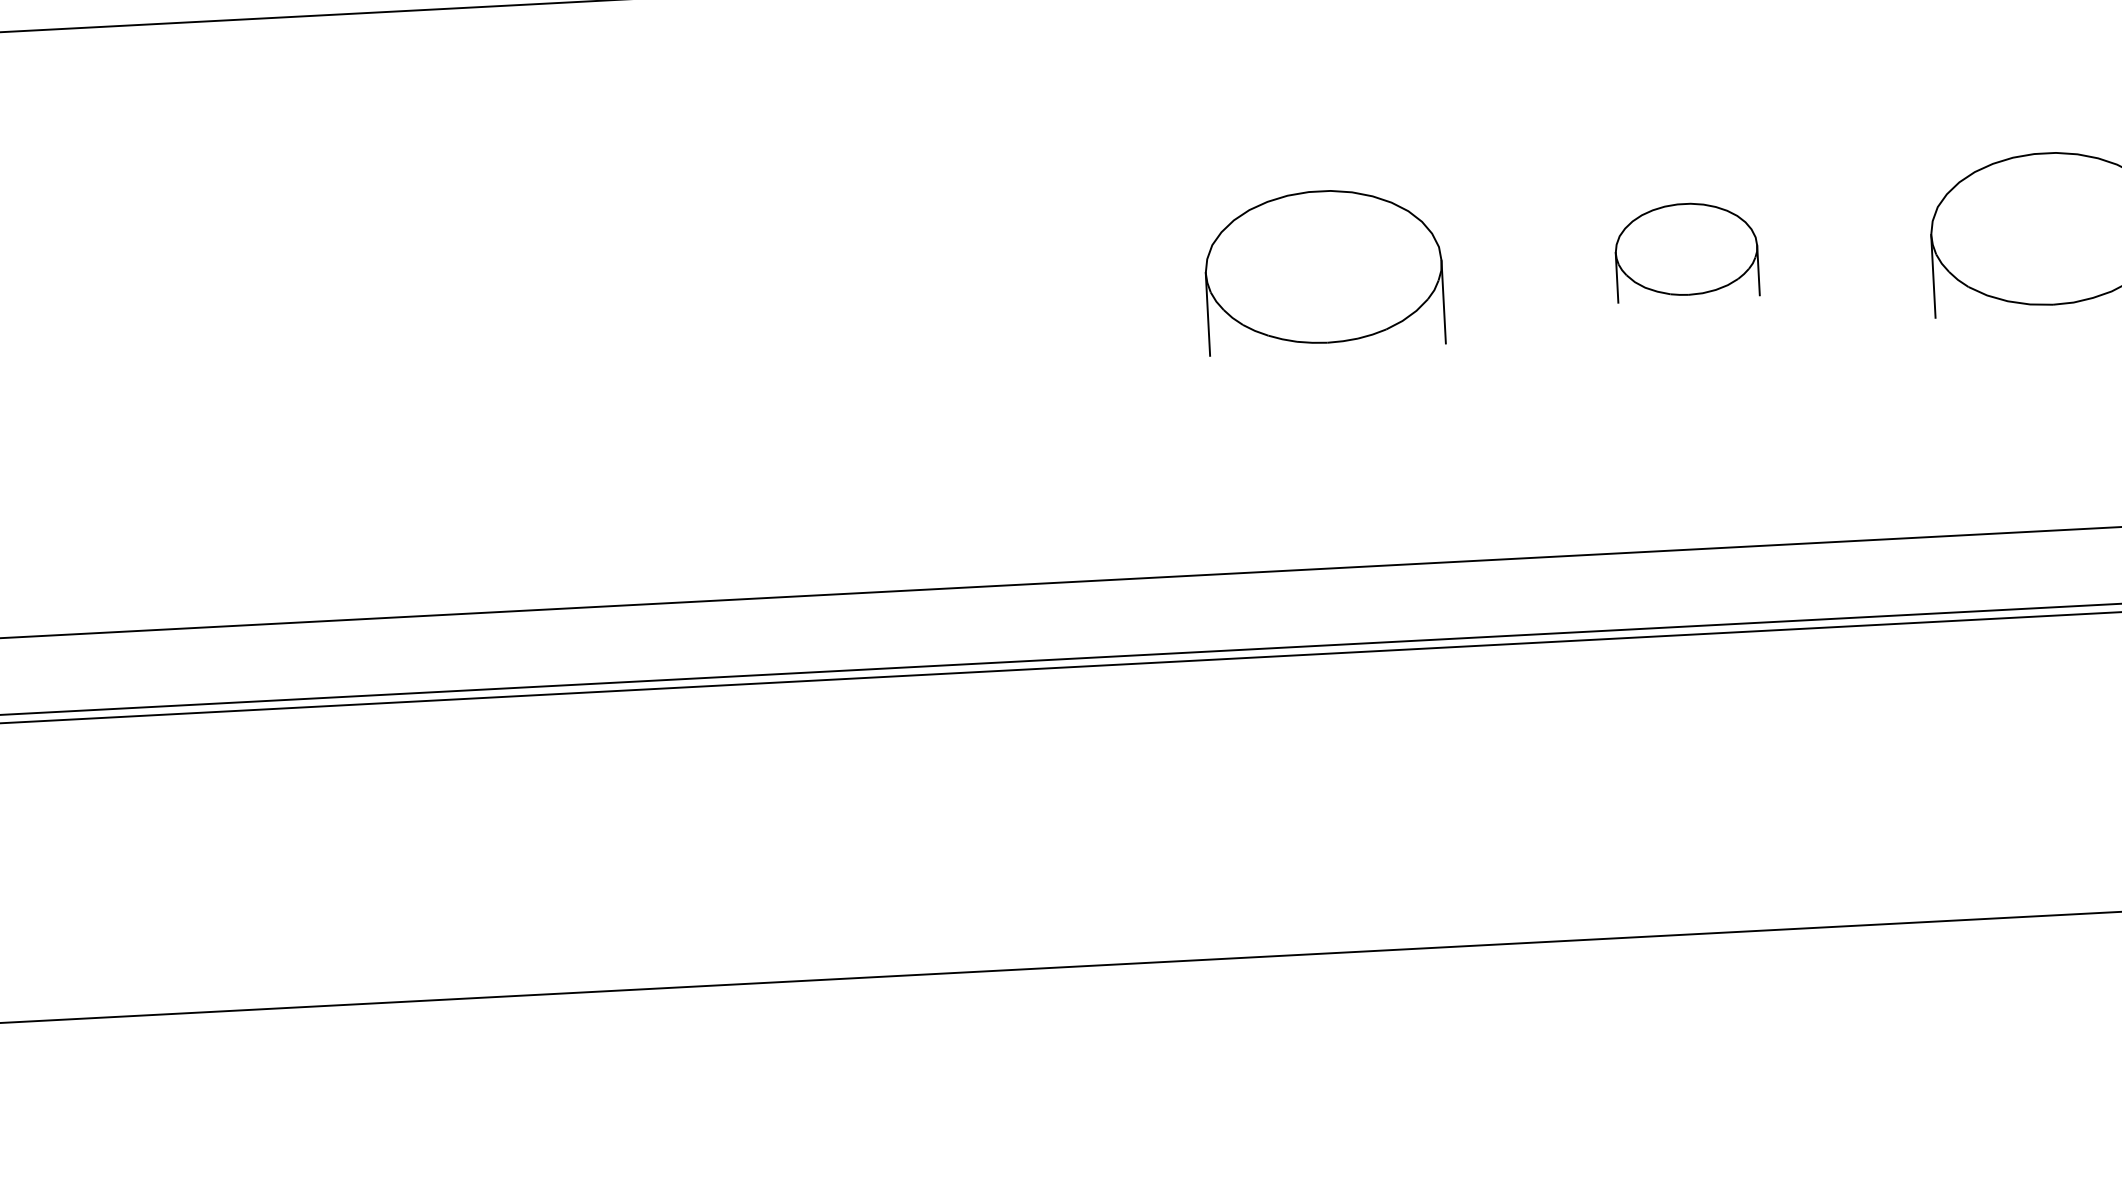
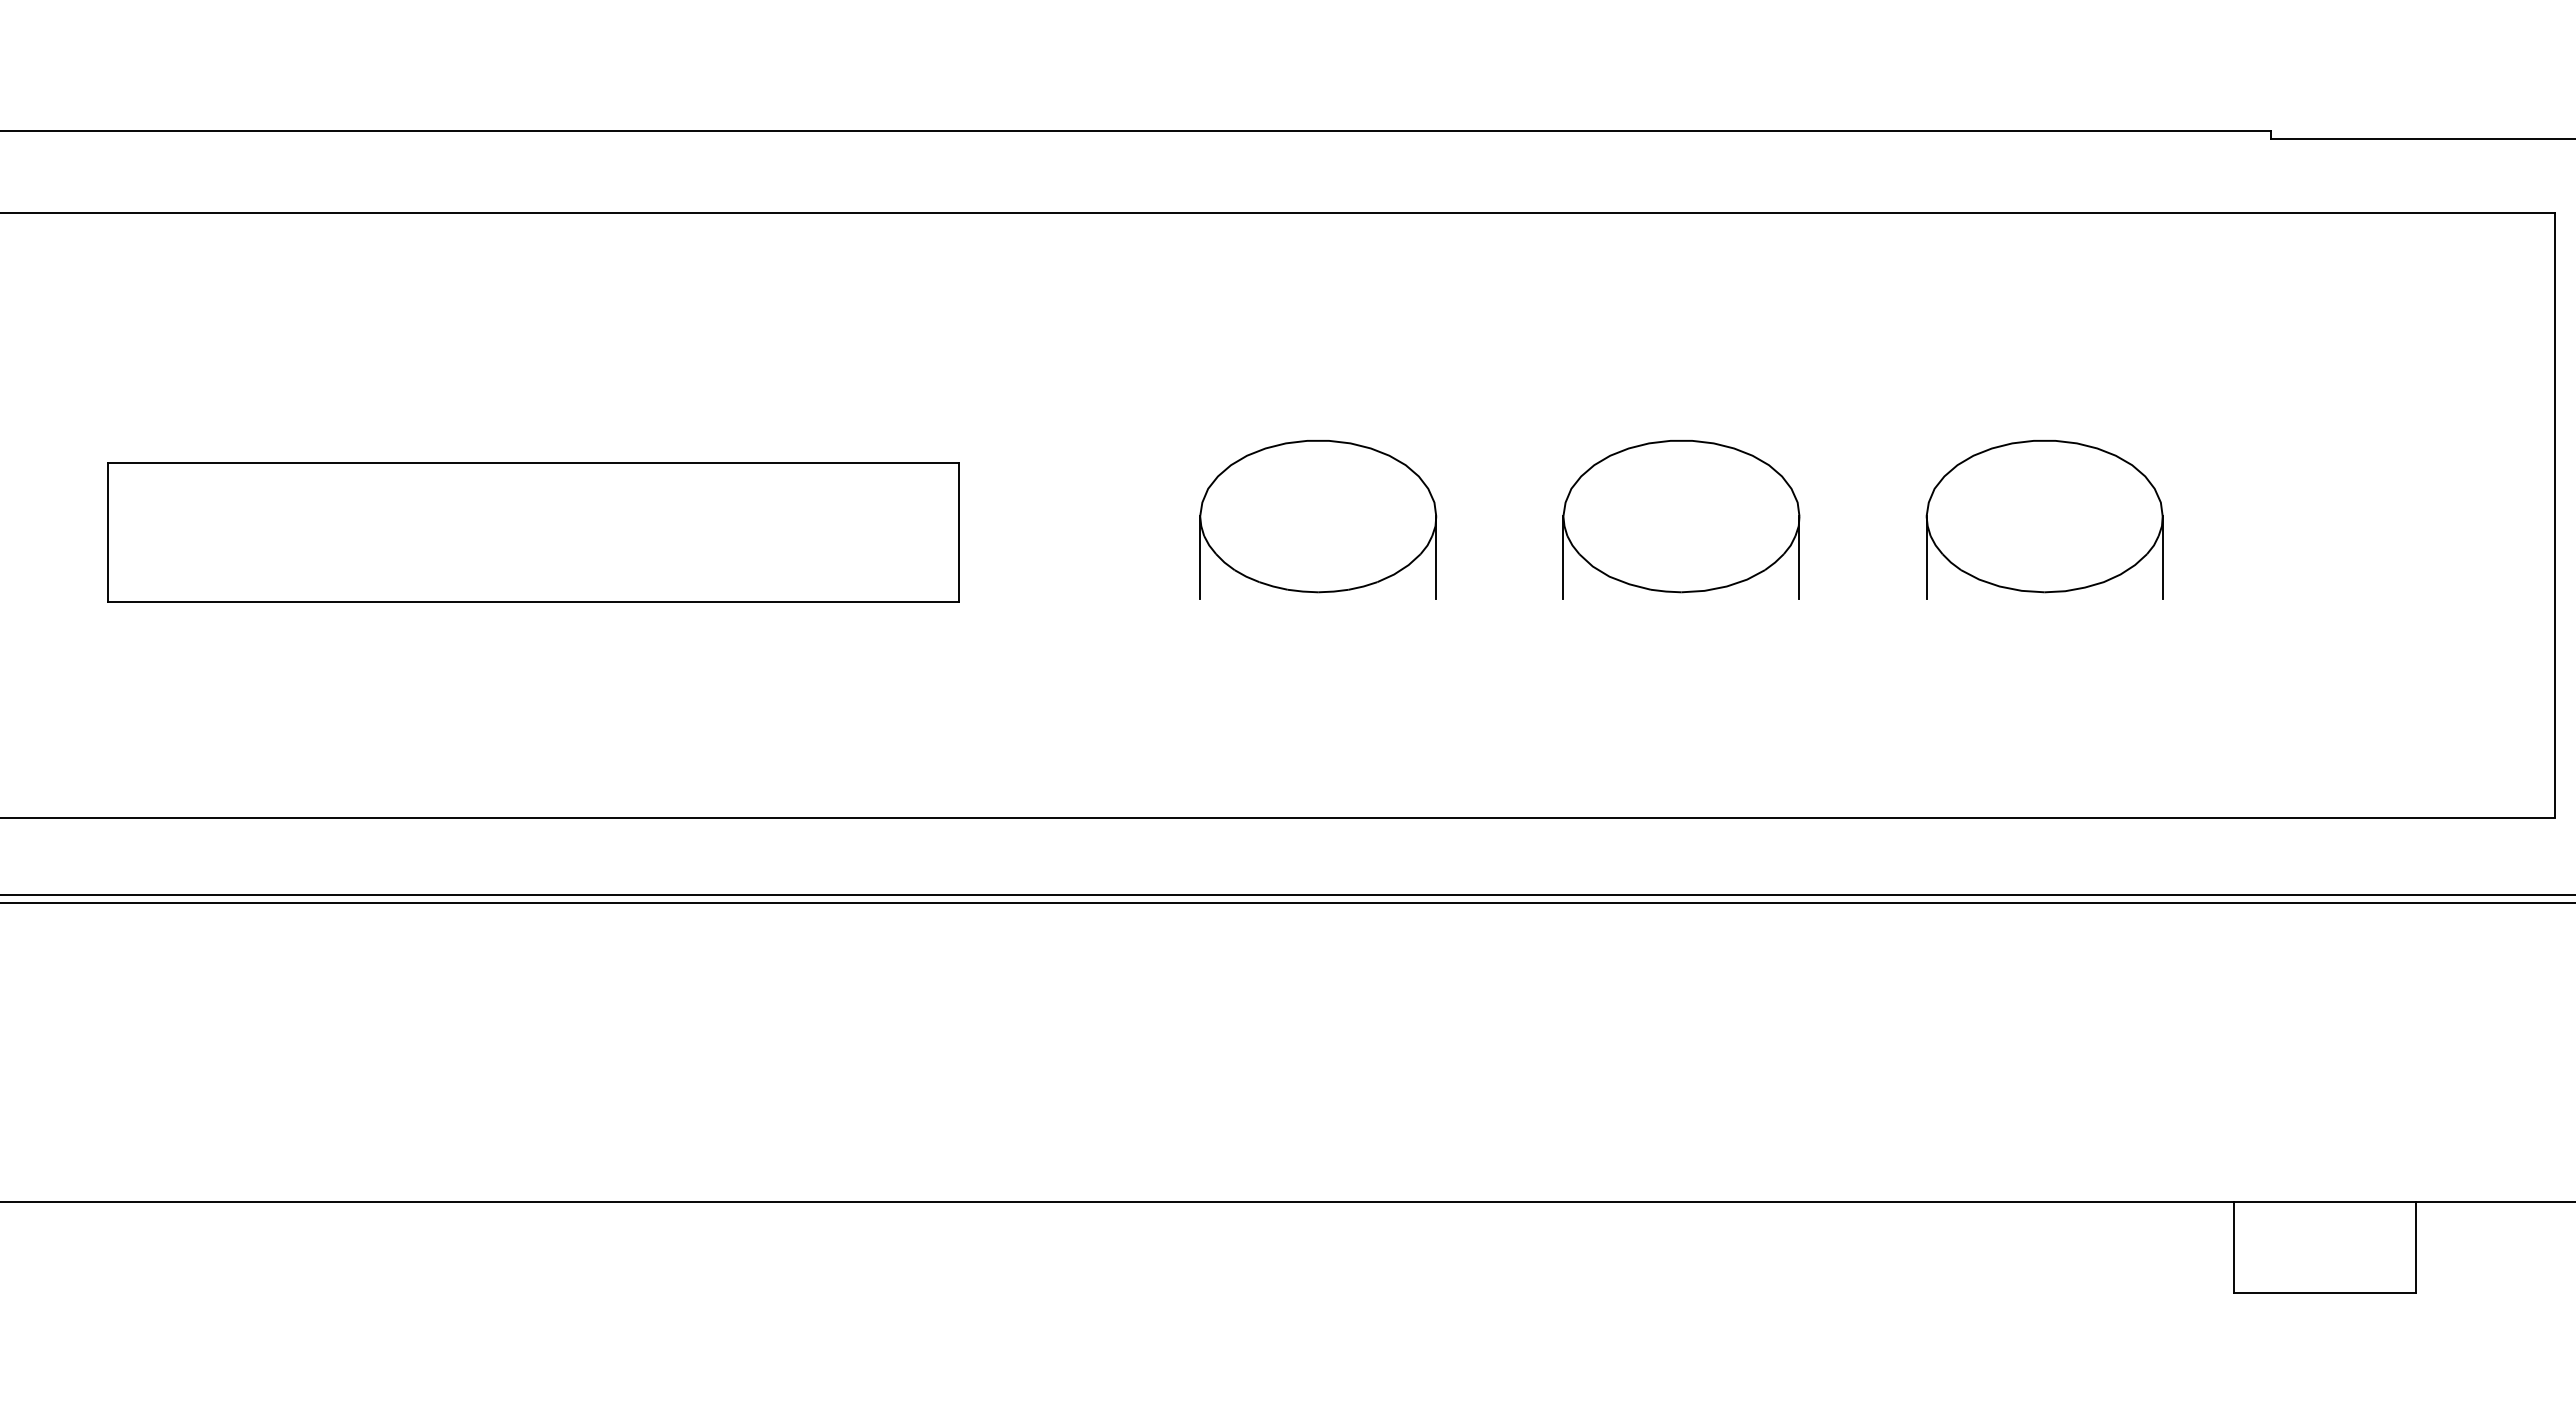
part: (1686, 251) -> (1681, 519), size x1.67
part: (540, 324) -> (533, 532), added

